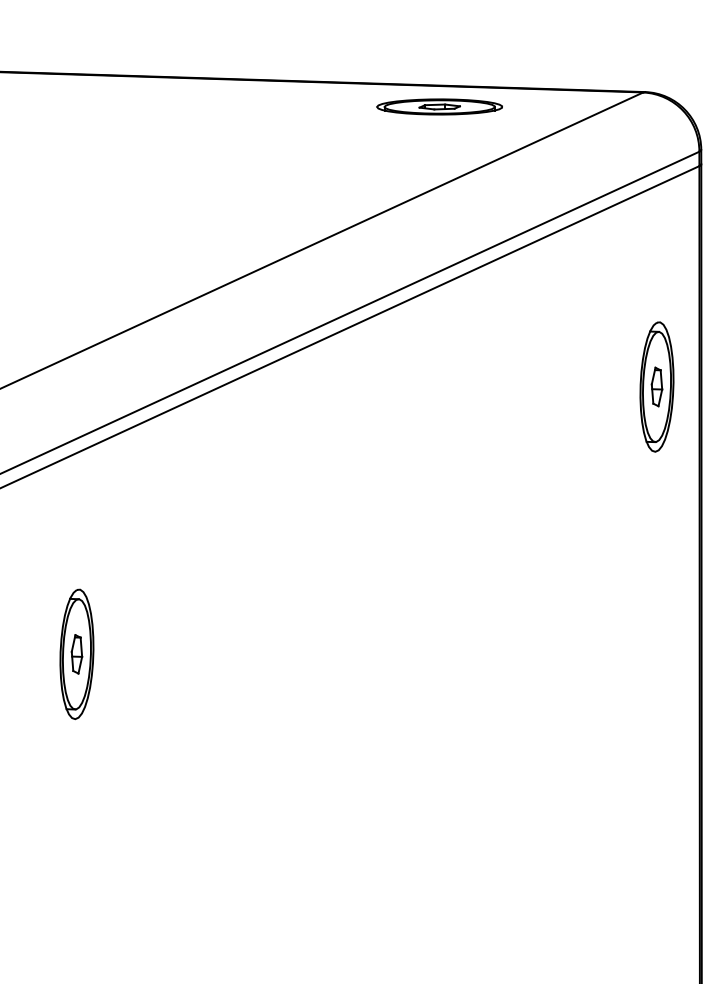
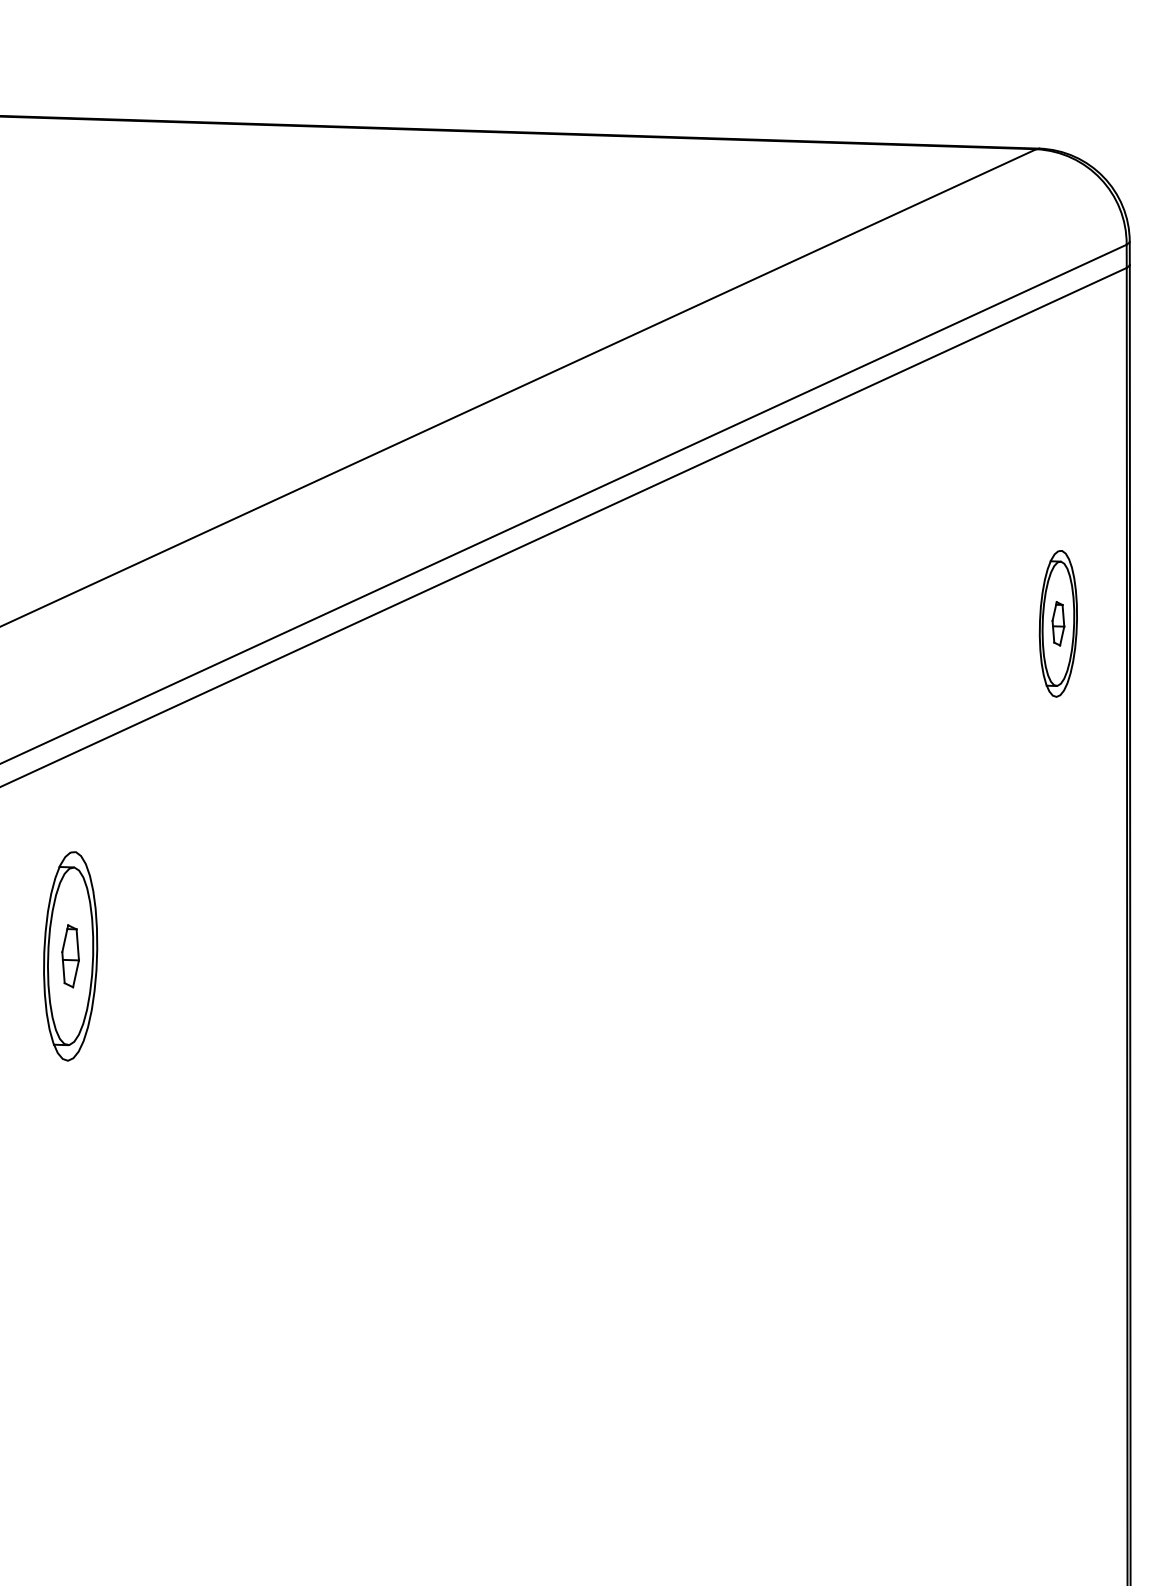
part: (439, 106) -> (707, 171), removed
part: (656, 386) -> (1057, 623), size x0.7
part: (76, 654) -> (69, 956), moved

